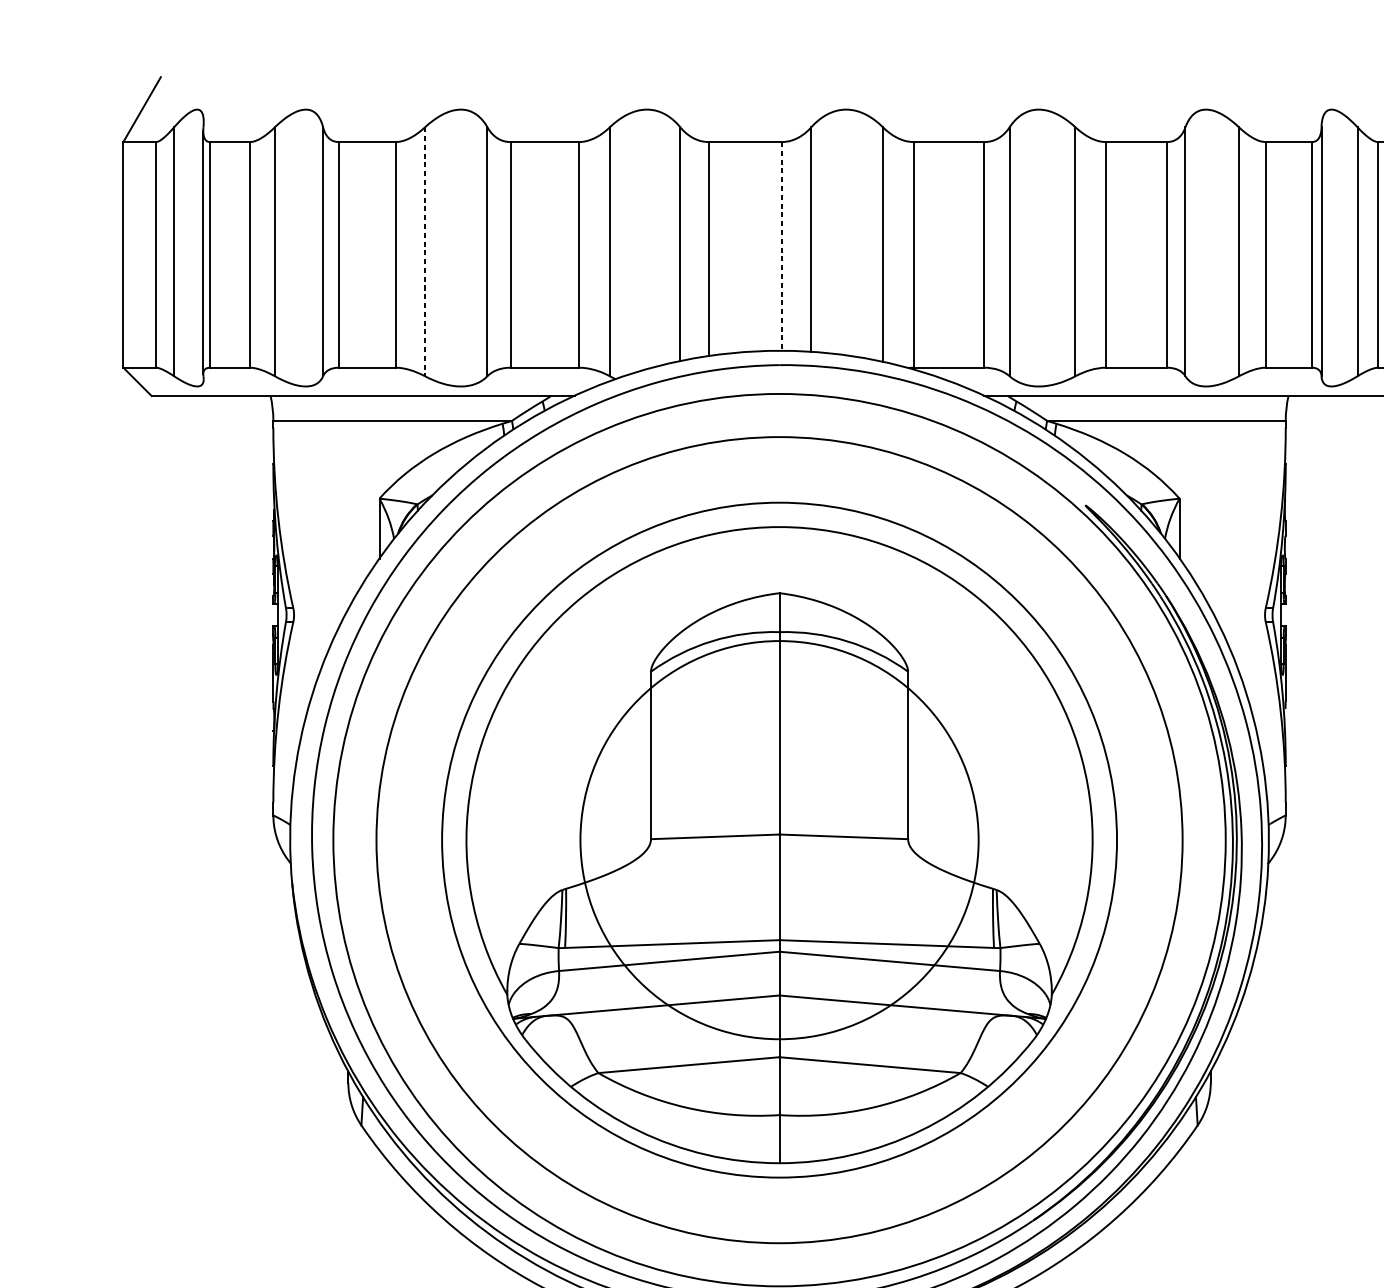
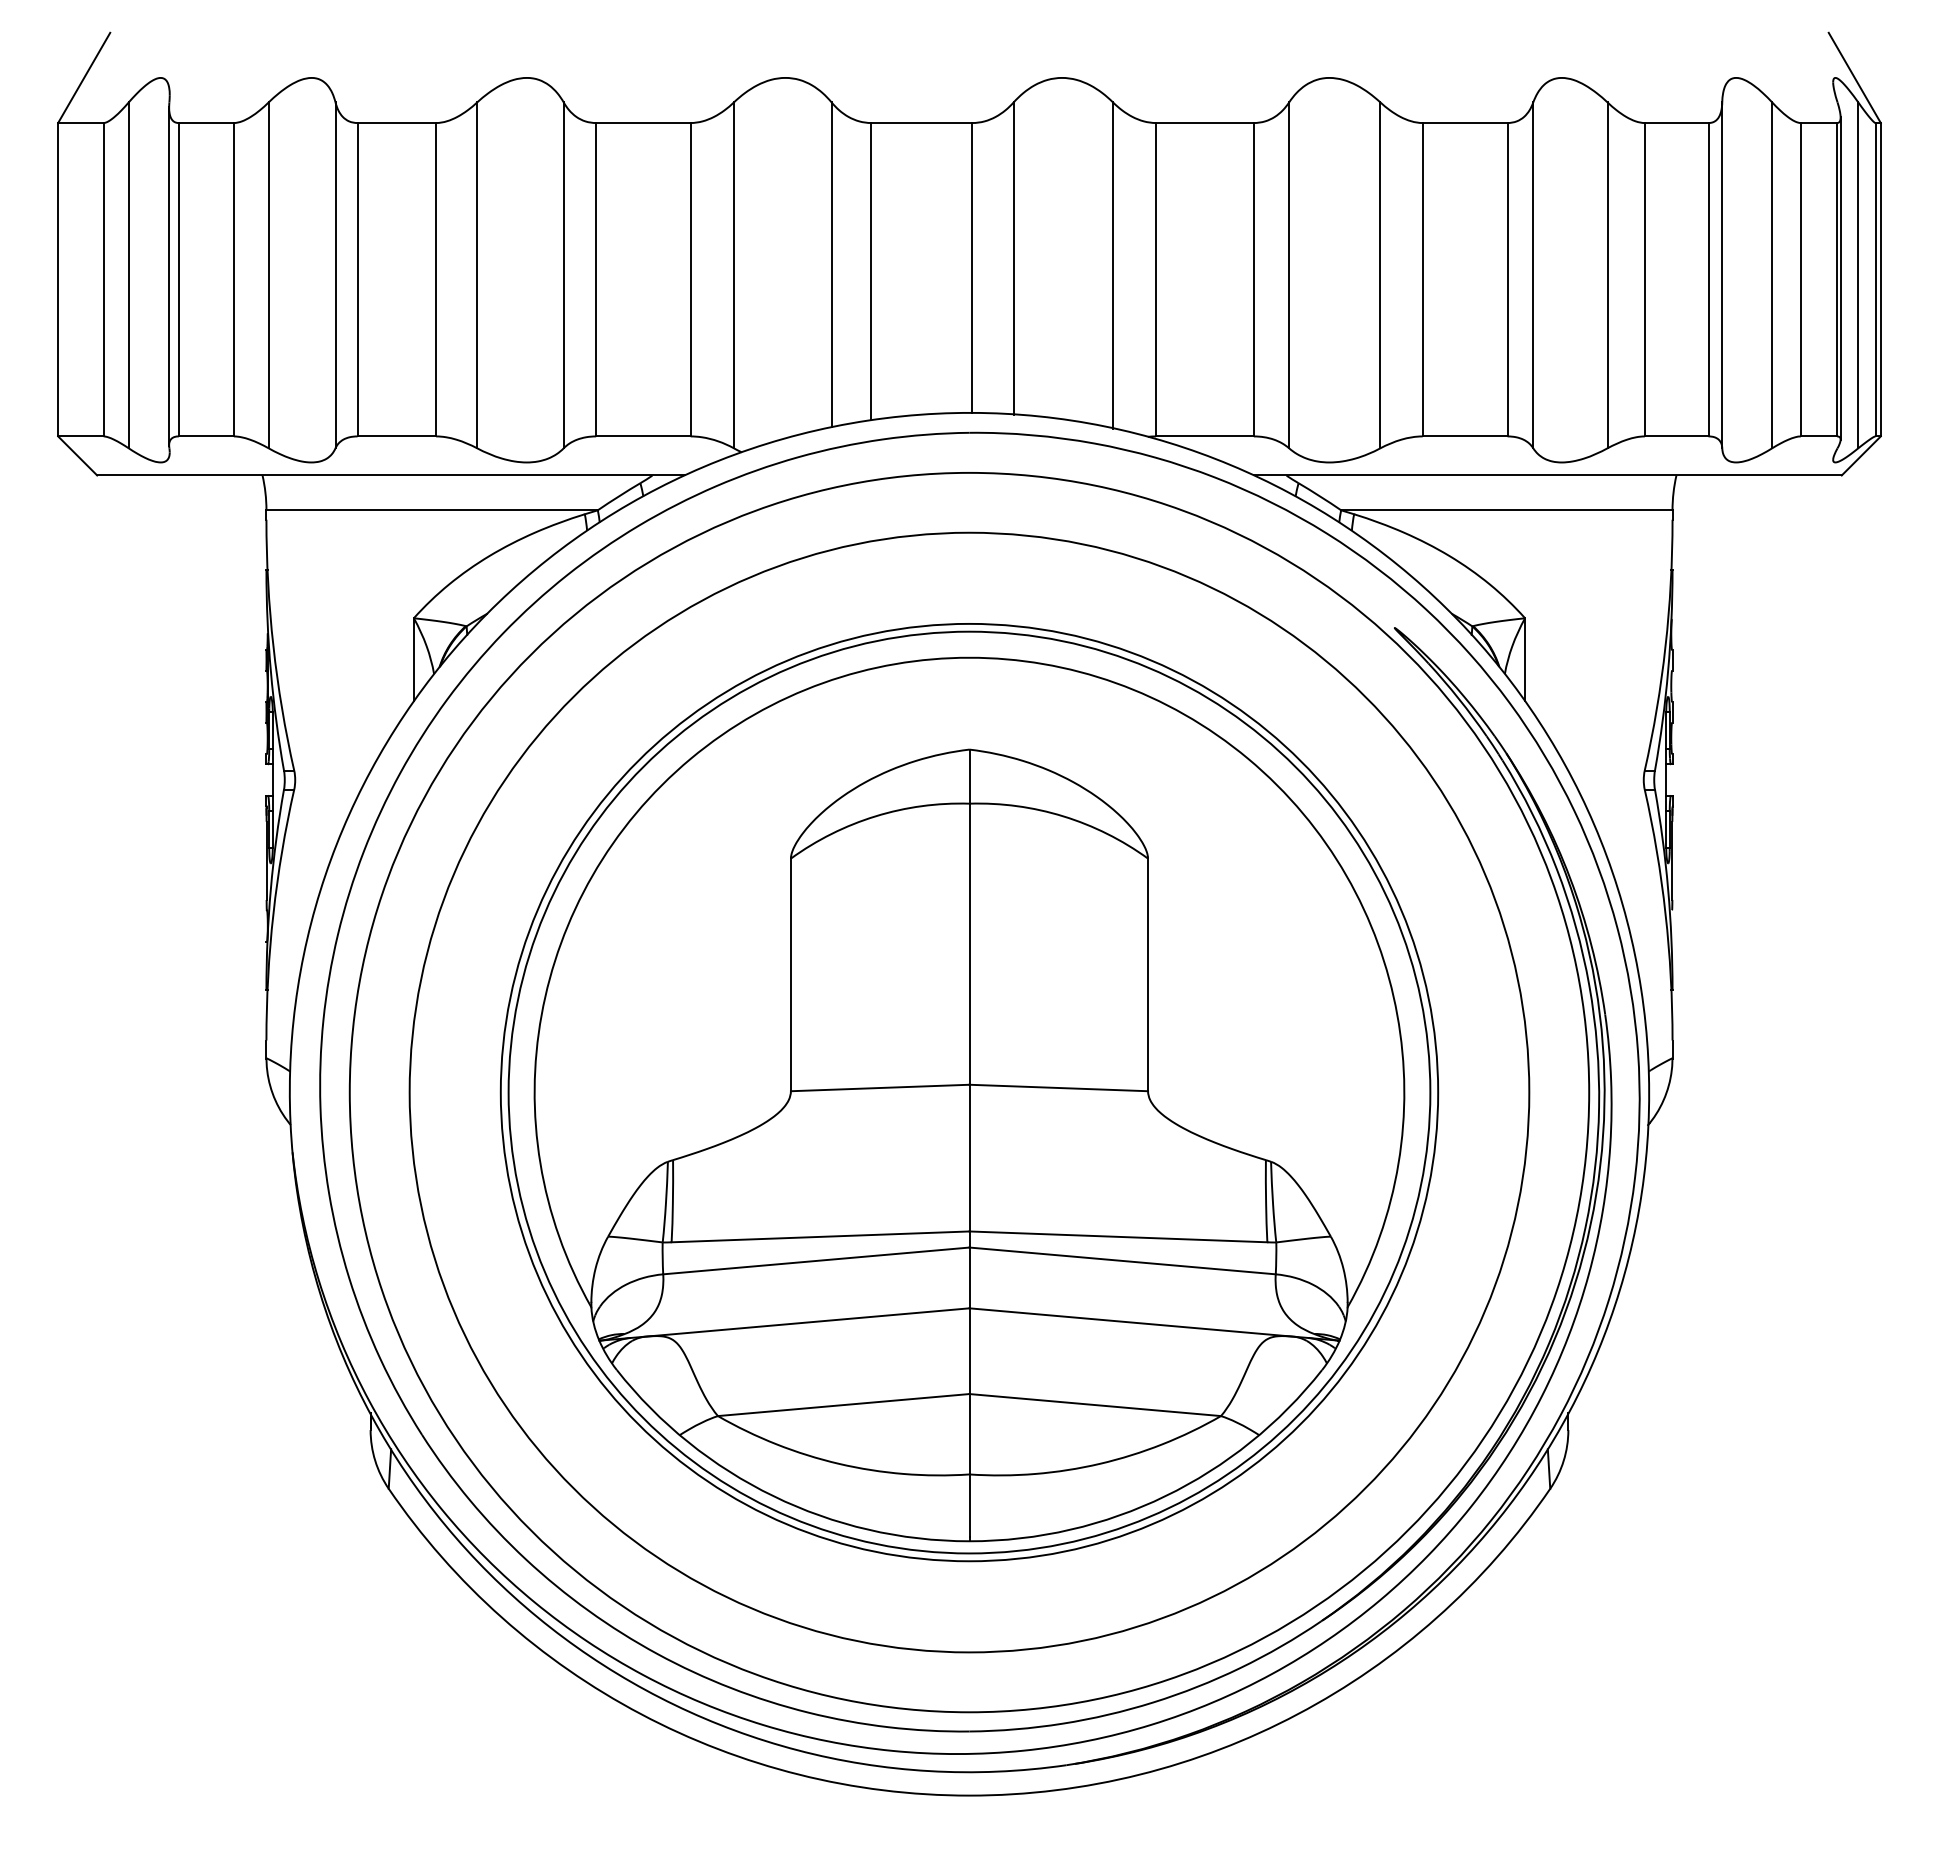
line: (781, 246) -> (972, 268), dashed -> solid
line: (425, 251) -> (477, 275), dashed -> solid
circle: (779, 840) -> (969, 1092), size x1.67

